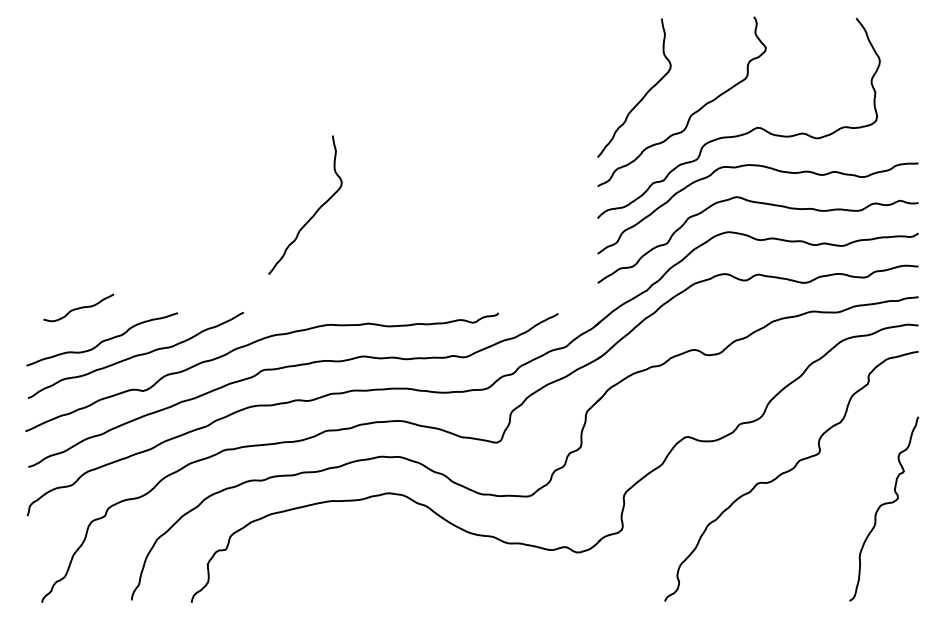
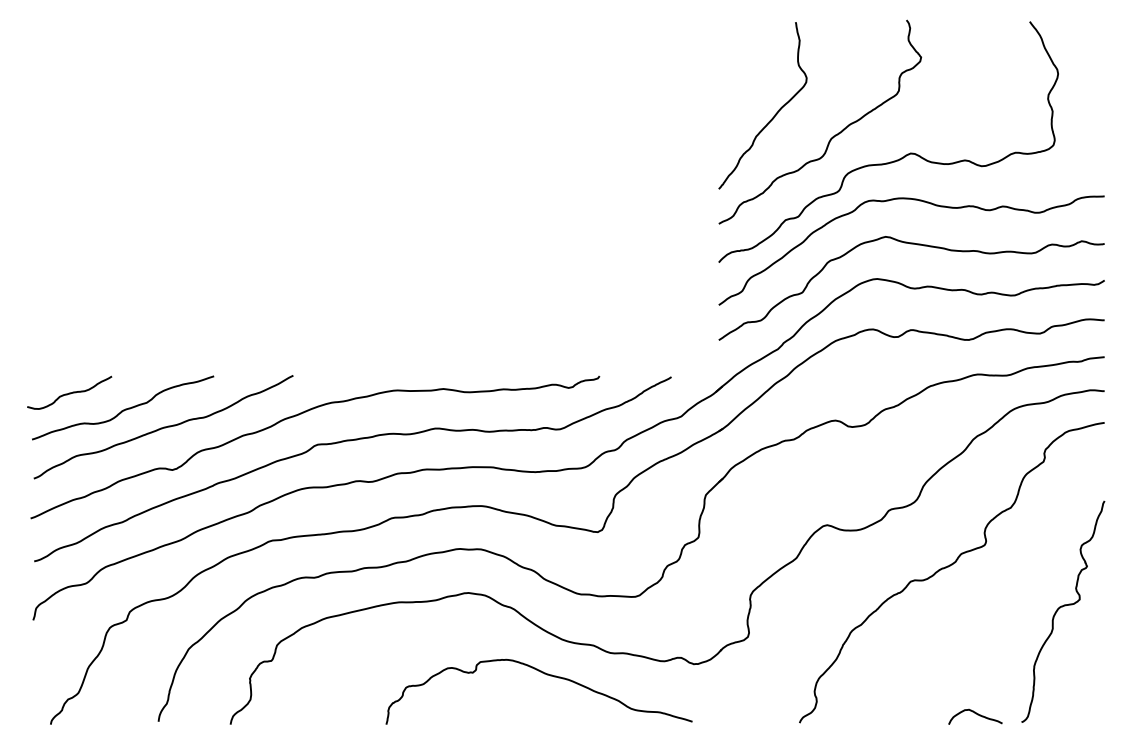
curve: (315, 211) -> (379, 254), removed
curve: (78, 307) -> (69, 392), moved
curve: (453, 561) -> (545, 675), added
curve: (811, 594) -> (975, 714), added

